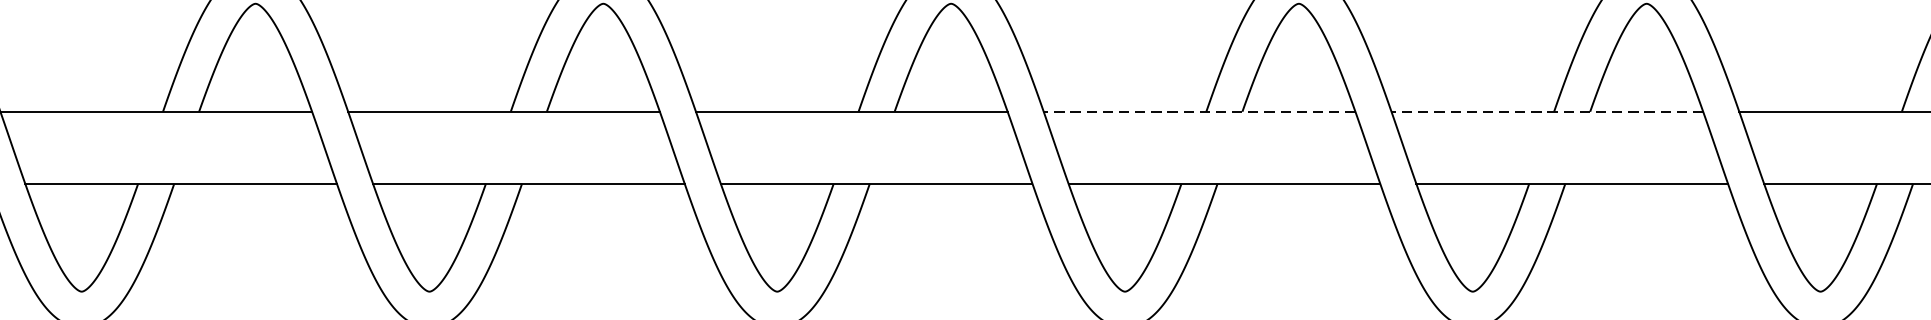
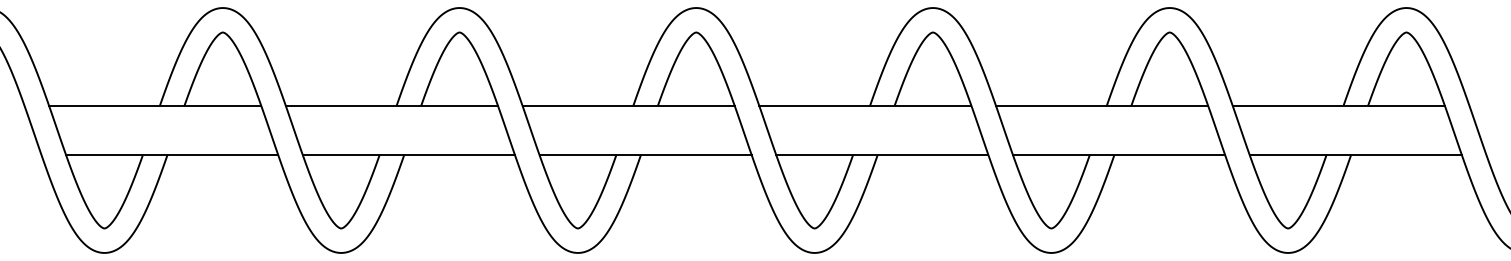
line: (1198, 112) -> (864, 106), dashed -> solid
line: (1546, 112) -> (1101, 106), dashed -> solid

